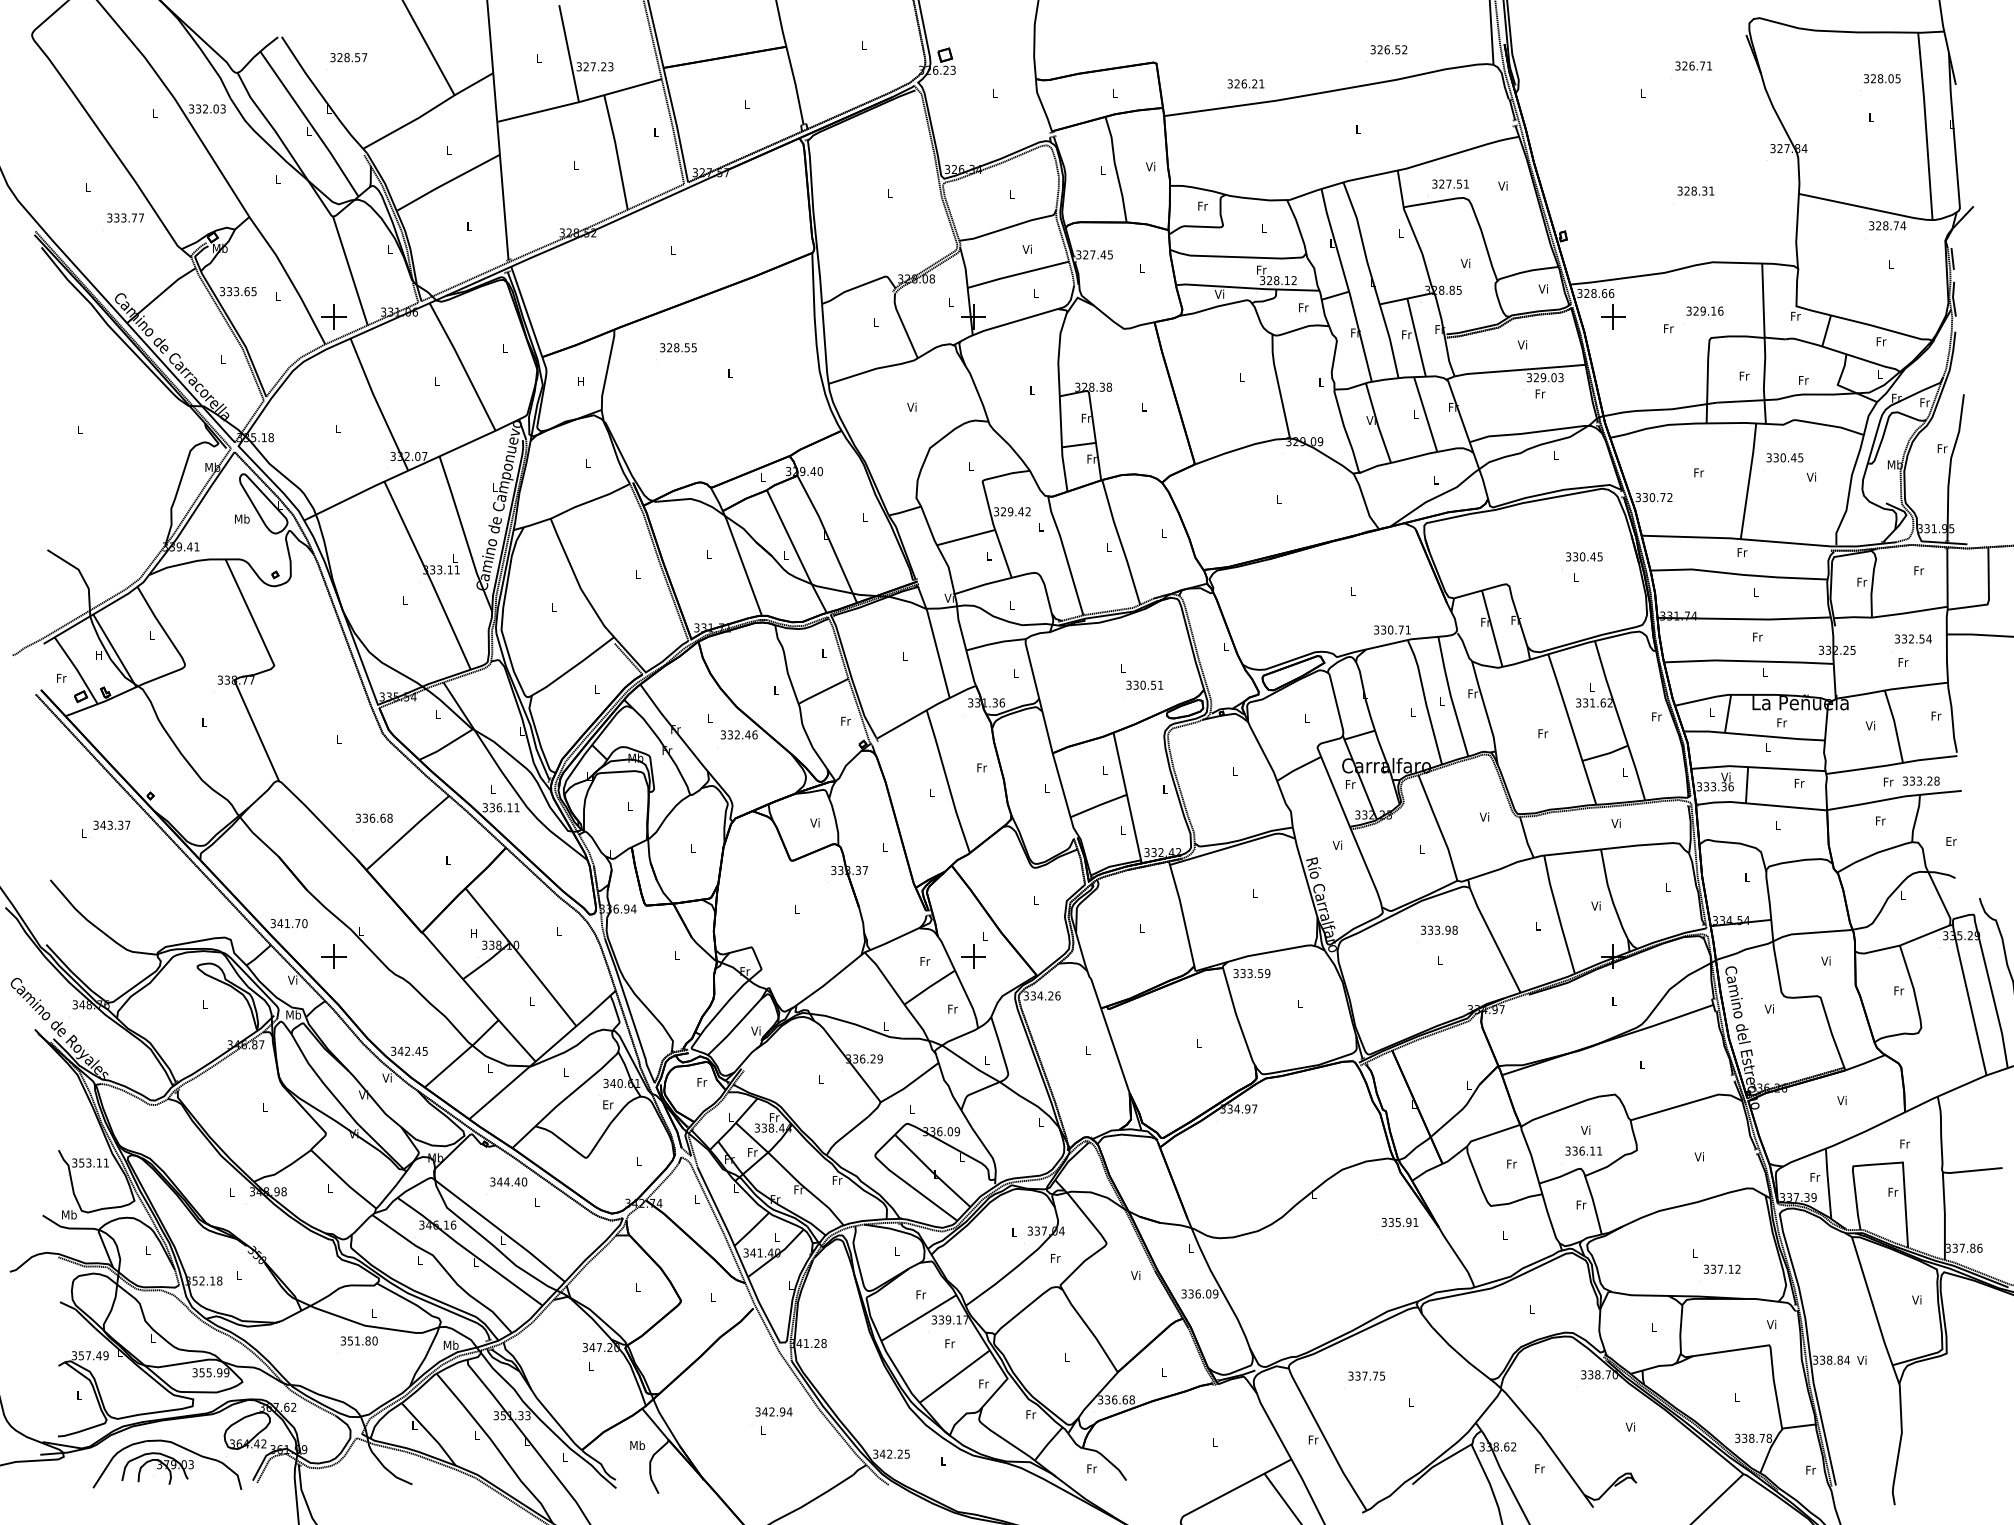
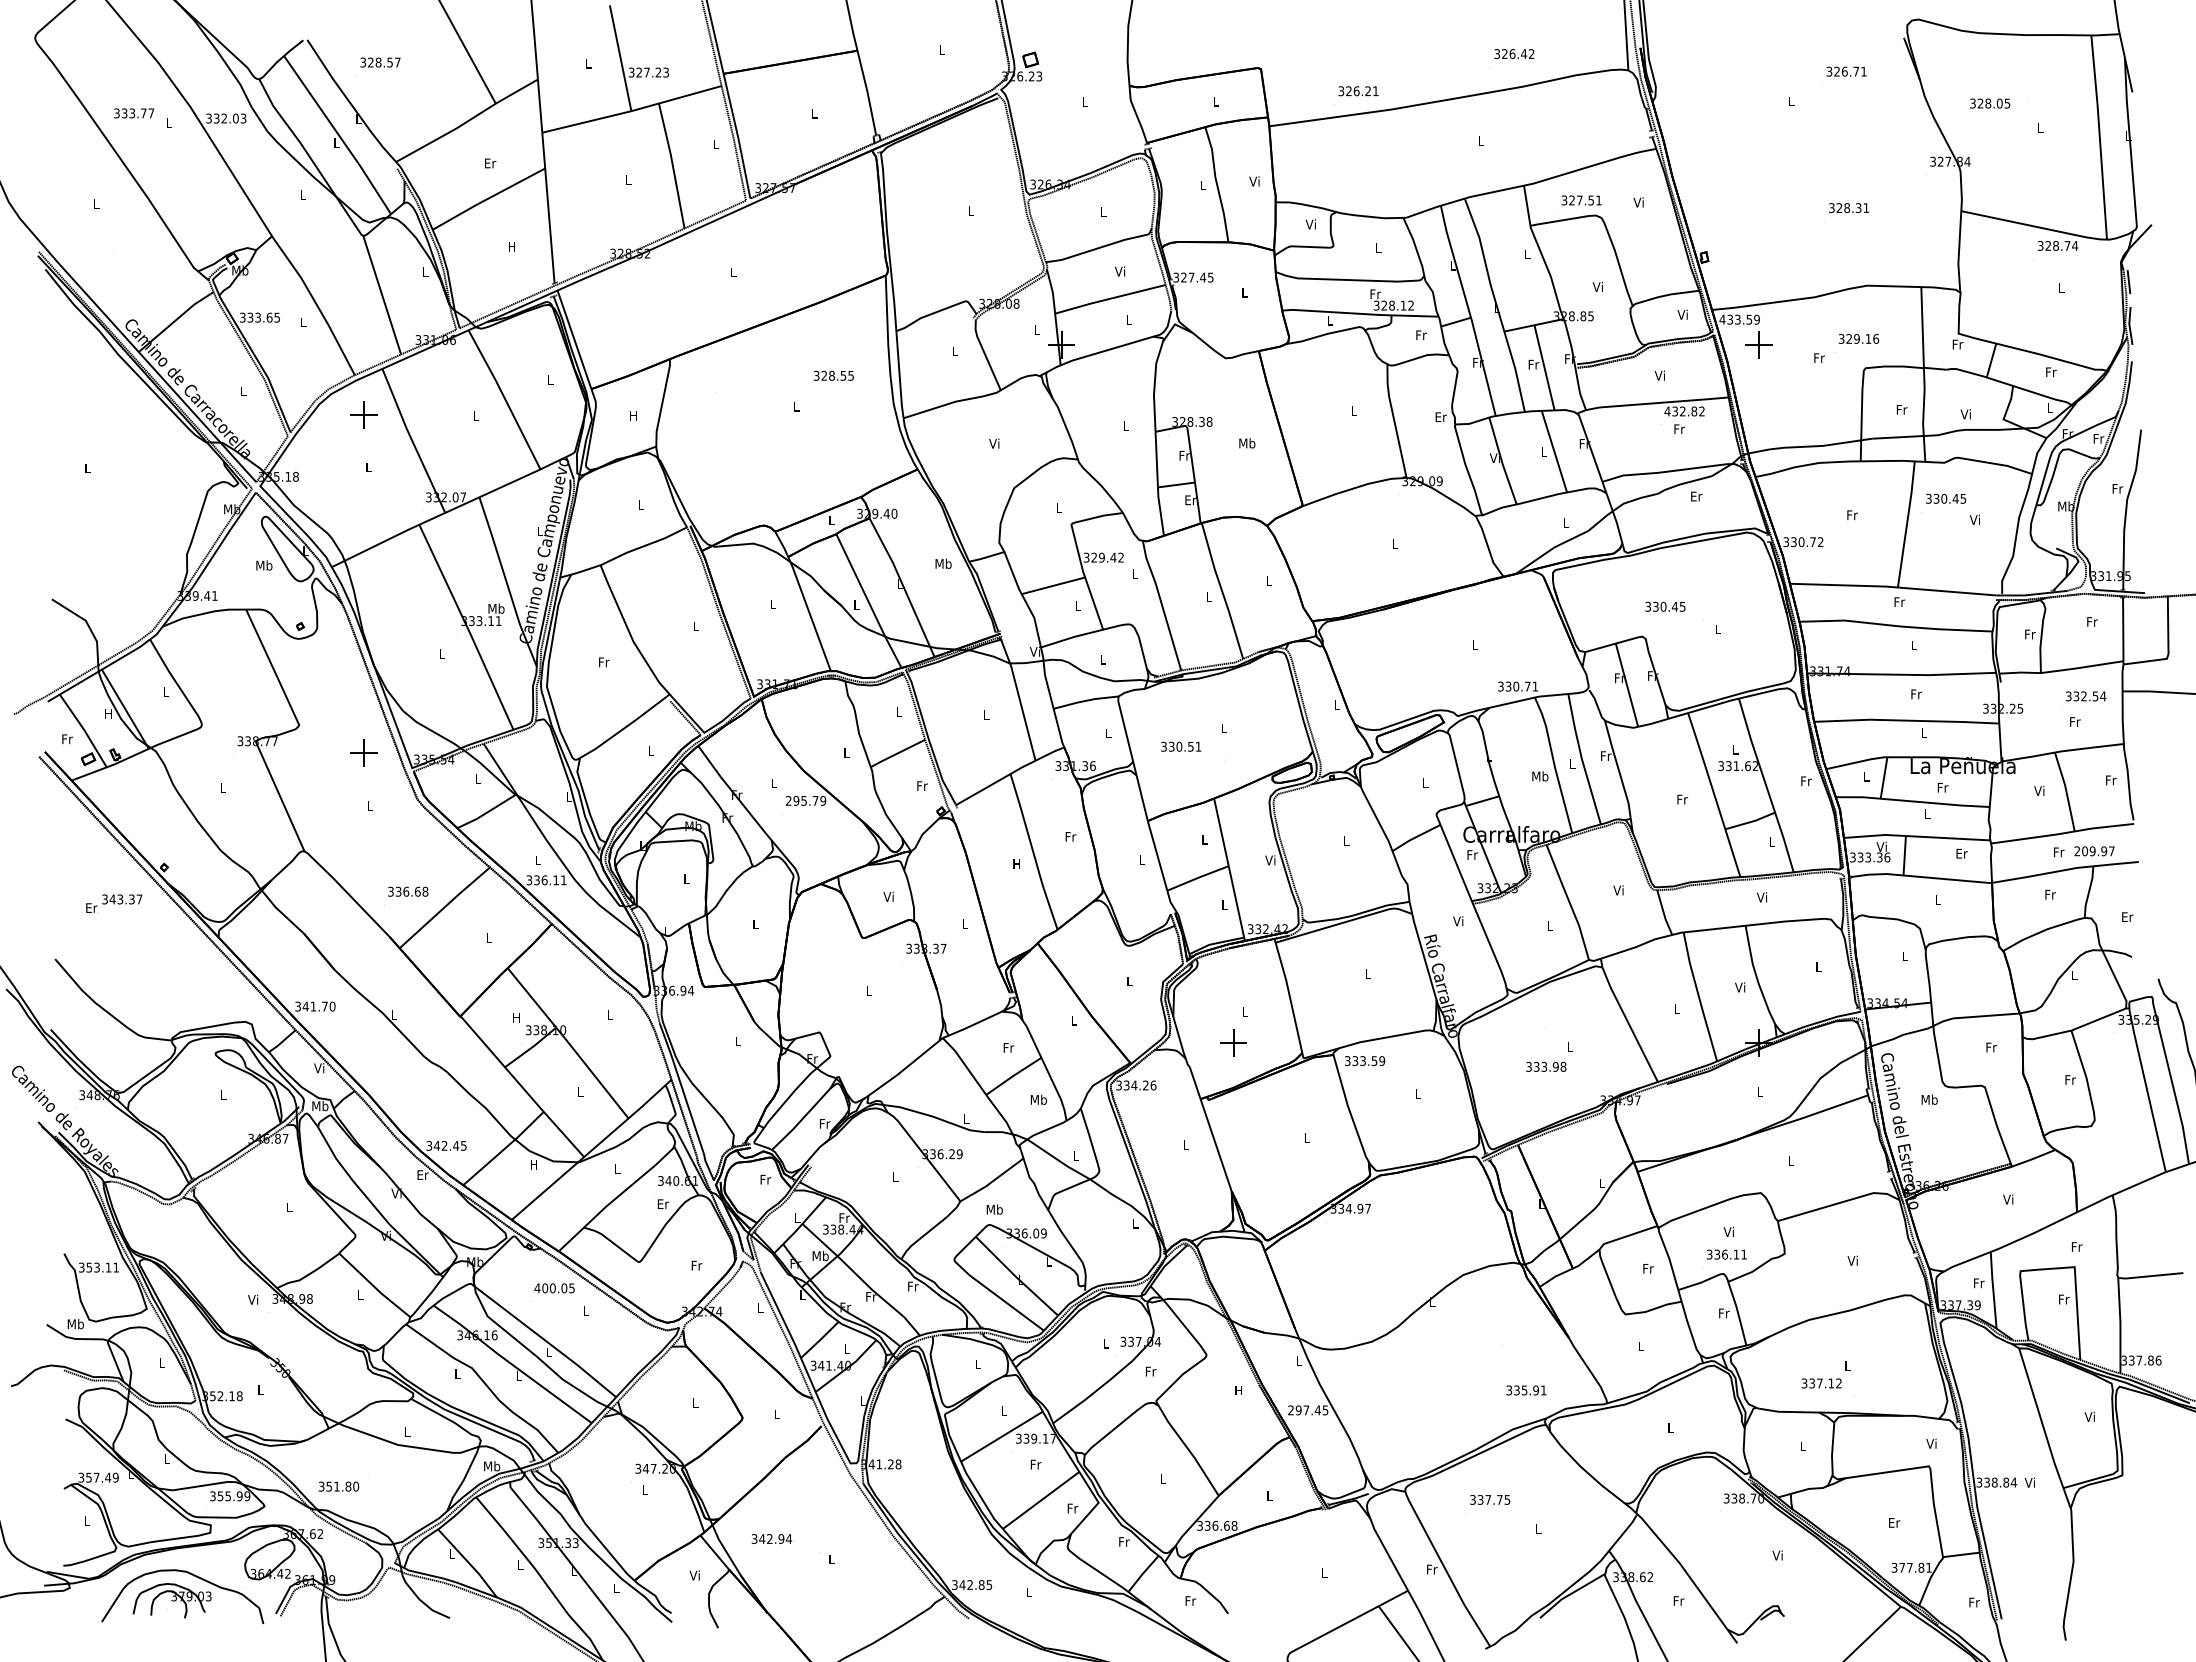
text: (1397, 50) -> (1523, 54), 326.52 -> 326.42
text: (1882, 78) -> (1990, 103), moved
text: (449, 150) -> (490, 163), L -> Er
text: (1202, 206) -> (1311, 224), Fr -> Vi
text: (125, 218) -> (134, 113), moved
text: (469, 226) -> (511, 246), L -> H
text: (1595, 293) -> (1739, 319), 328.66 -> 433.59
text: (1219, 294) -> (1329, 320), Vi -> L
part: (333, 316) -> (363, 414), moved
text: (678, 347) -> (833, 375), moved
text: (1544, 377) -> (1684, 411), 329.03 -> 432.82
text: (1803, 380) -> (1966, 414), Fr -> Vi
text: (1321, 382) -> (1440, 416), L -> Er
text: (1144, 407) -> (1247, 443), L -> Mb
text: (1556, 455) -> (1696, 496), L -> Er
text: (1090, 459) -> (1189, 500), Fr -> Er
text: (865, 517) -> (943, 563), L -> Mb
text: (1584, 556) -> (1665, 606), moved
text: (455, 558) -> (496, 608), L -> Mb
text: (554, 607) -> (604, 662), L -> Fr
text: (1145, 684) -> (1181, 746), moved
text: (1412, 712) -> (1540, 776), L -> Mb
text: (739, 734) -> (806, 800), 332.46 -> 295.79
text: (1921, 781) -> (2094, 851), 333.28 -> 209.97
text: (1799, 783) -> (1961, 853), Fr -> Er
text: (1165, 789) -> (1270, 860), L -> Vi
text: (932, 792) -> (1016, 863), L -> H
text: (83, 832) -> (91, 907), L -> Er
text: (1439, 929) -> (1546, 1066), moved
part: (333, 956) -> (363, 752), moved
part: (973, 956) -> (1233, 1042), moved
text: (1826, 961) -> (1991, 1047), Vi -> Fr
text: (952, 1008) -> (1038, 1099), Fr -> Mb
text: (1769, 1008) -> (1929, 1099), Vi -> Mb
text: (756, 1030) -> (824, 1123), Vi -> Fr
text: (489, 1068) -> (533, 1164), L -> H
text: (387, 1077) -> (422, 1174), Vi -> Er
text: (912, 1109) -> (994, 1209), L -> Mb
text: (752, 1151) -> (820, 1255), Fr -> Mb
text: (638, 1161) -> (696, 1265), L -> Fr
text: (508, 1182) -> (554, 1288), 344.40 -> 400.05
text: (232, 1192) -> (253, 1299), L -> Vi
text: (1400, 1222) -> (1526, 1390), moved
text: (1722, 1269) -> (1821, 1383), moved
text: (1135, 1275) -> (1238, 1390), Vi -> H
text: (921, 1294) -> (1004, 1411), Fr -> L
text: (1200, 1294) -> (1308, 1410), 336.09 -> 297.45
text: (358, 1340) -> (338, 1486), moved
text: (1737, 1396) -> (1894, 1522), L -> Er
text: (773, 1411) -> (771, 1538), moved
text: (1756, 1438) -> (1915, 1567), 338.78 -> 377.81
text: (637, 1445) -> (695, 1575), Mb -> Vi
text: (900, 1453) -> (981, 1584), 342.25 -> 342.85

